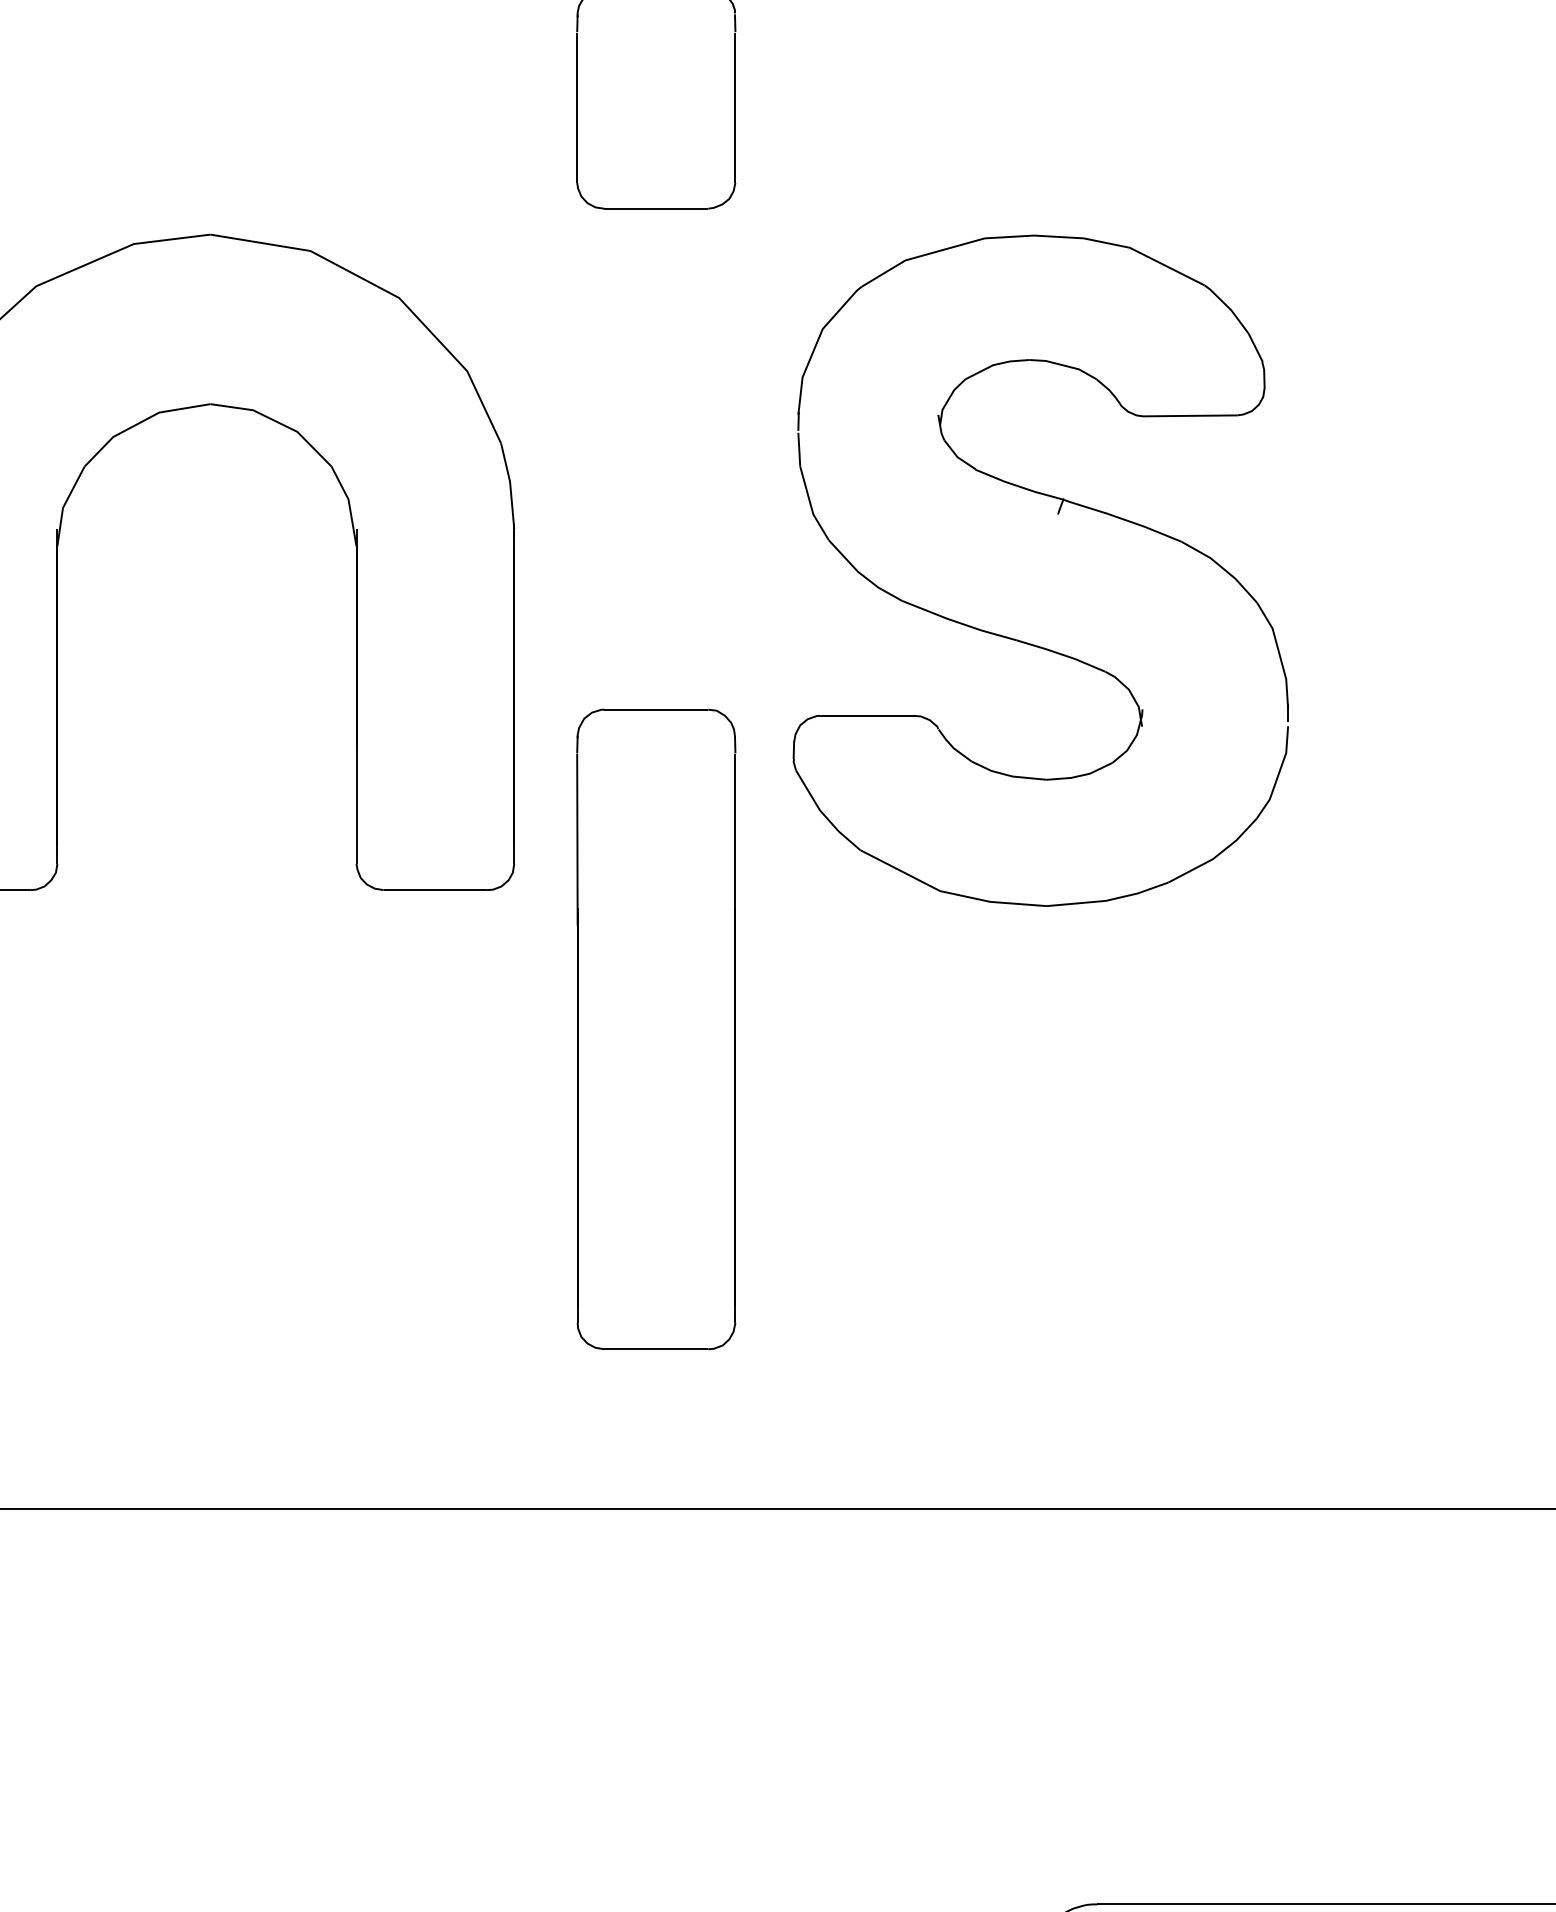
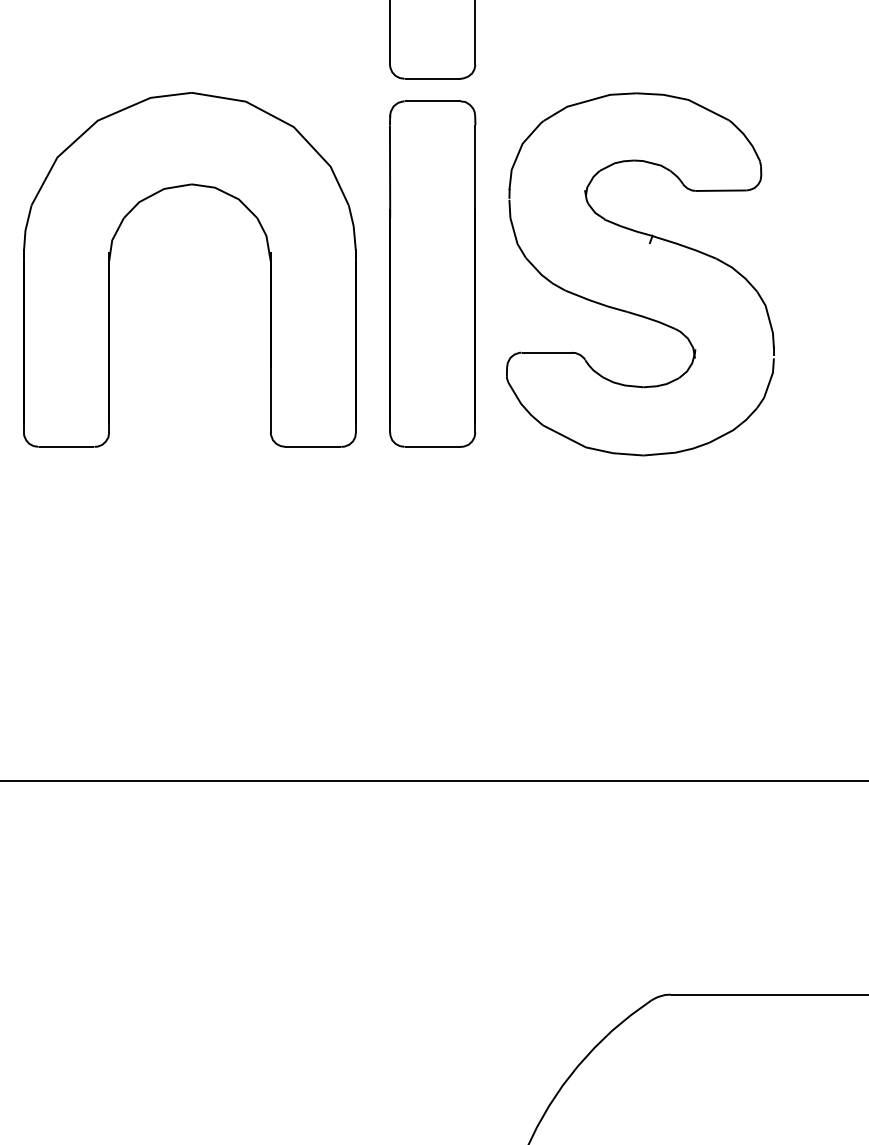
part: (655, 1028) -> (432, 273), moved

